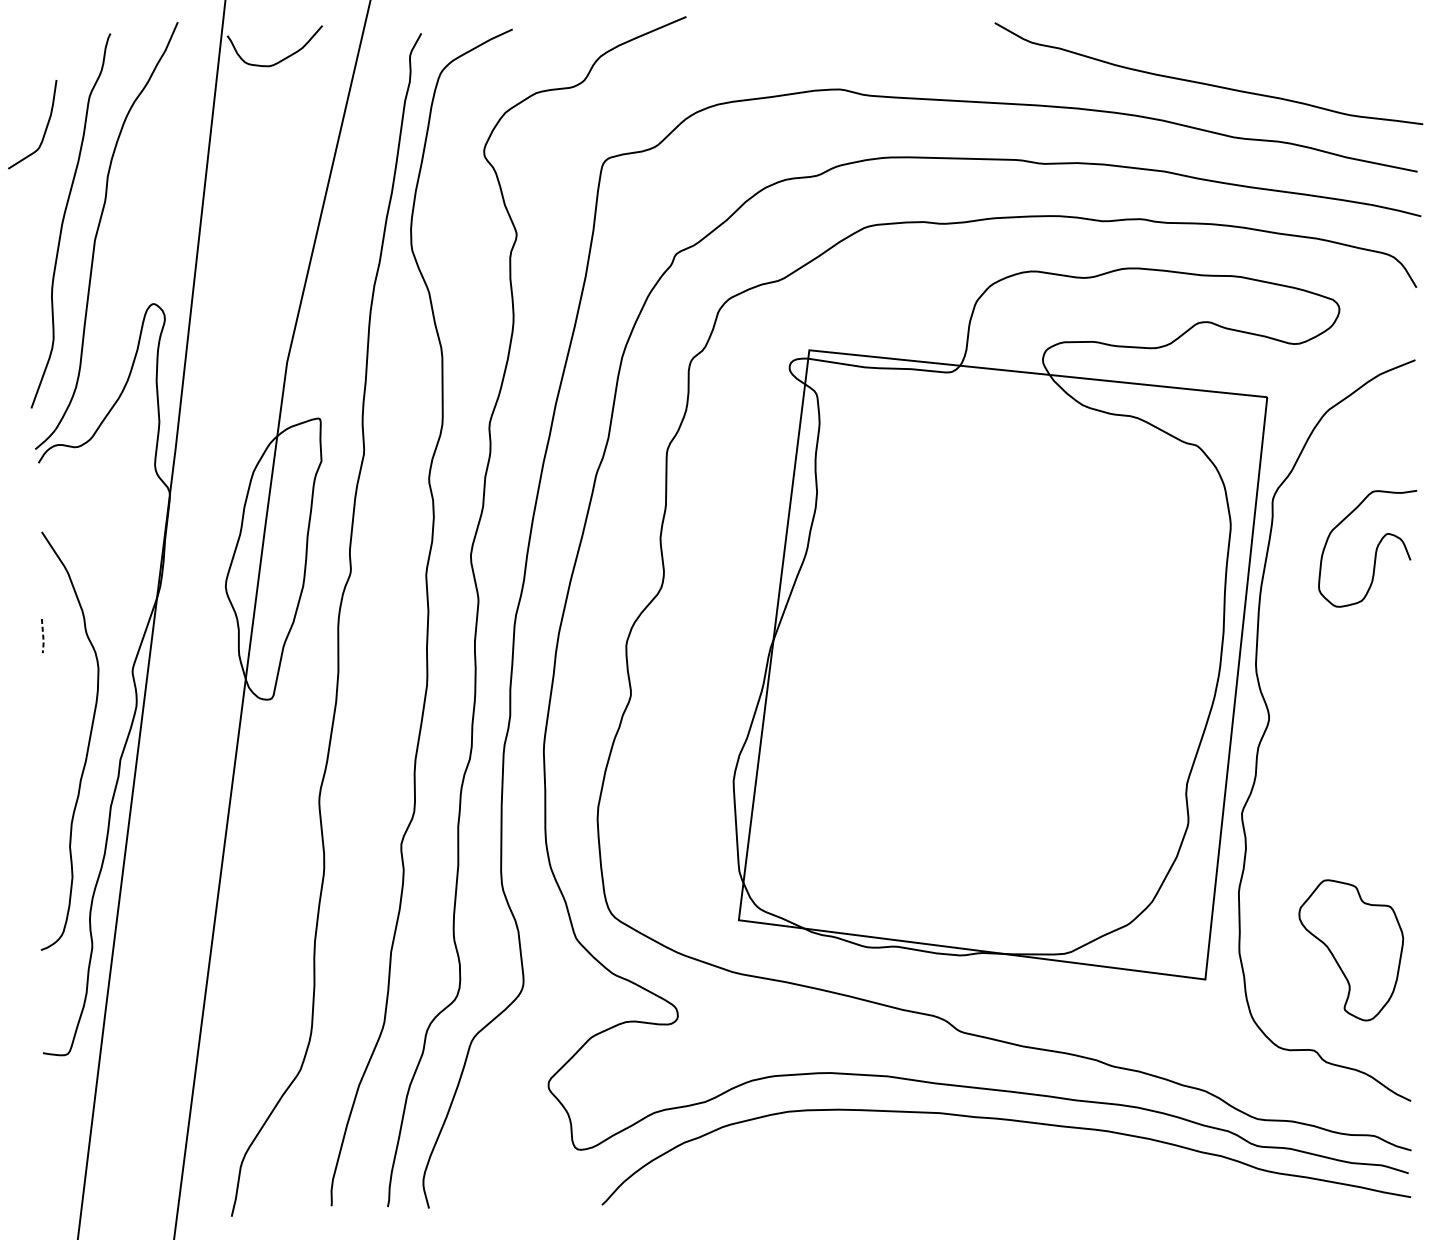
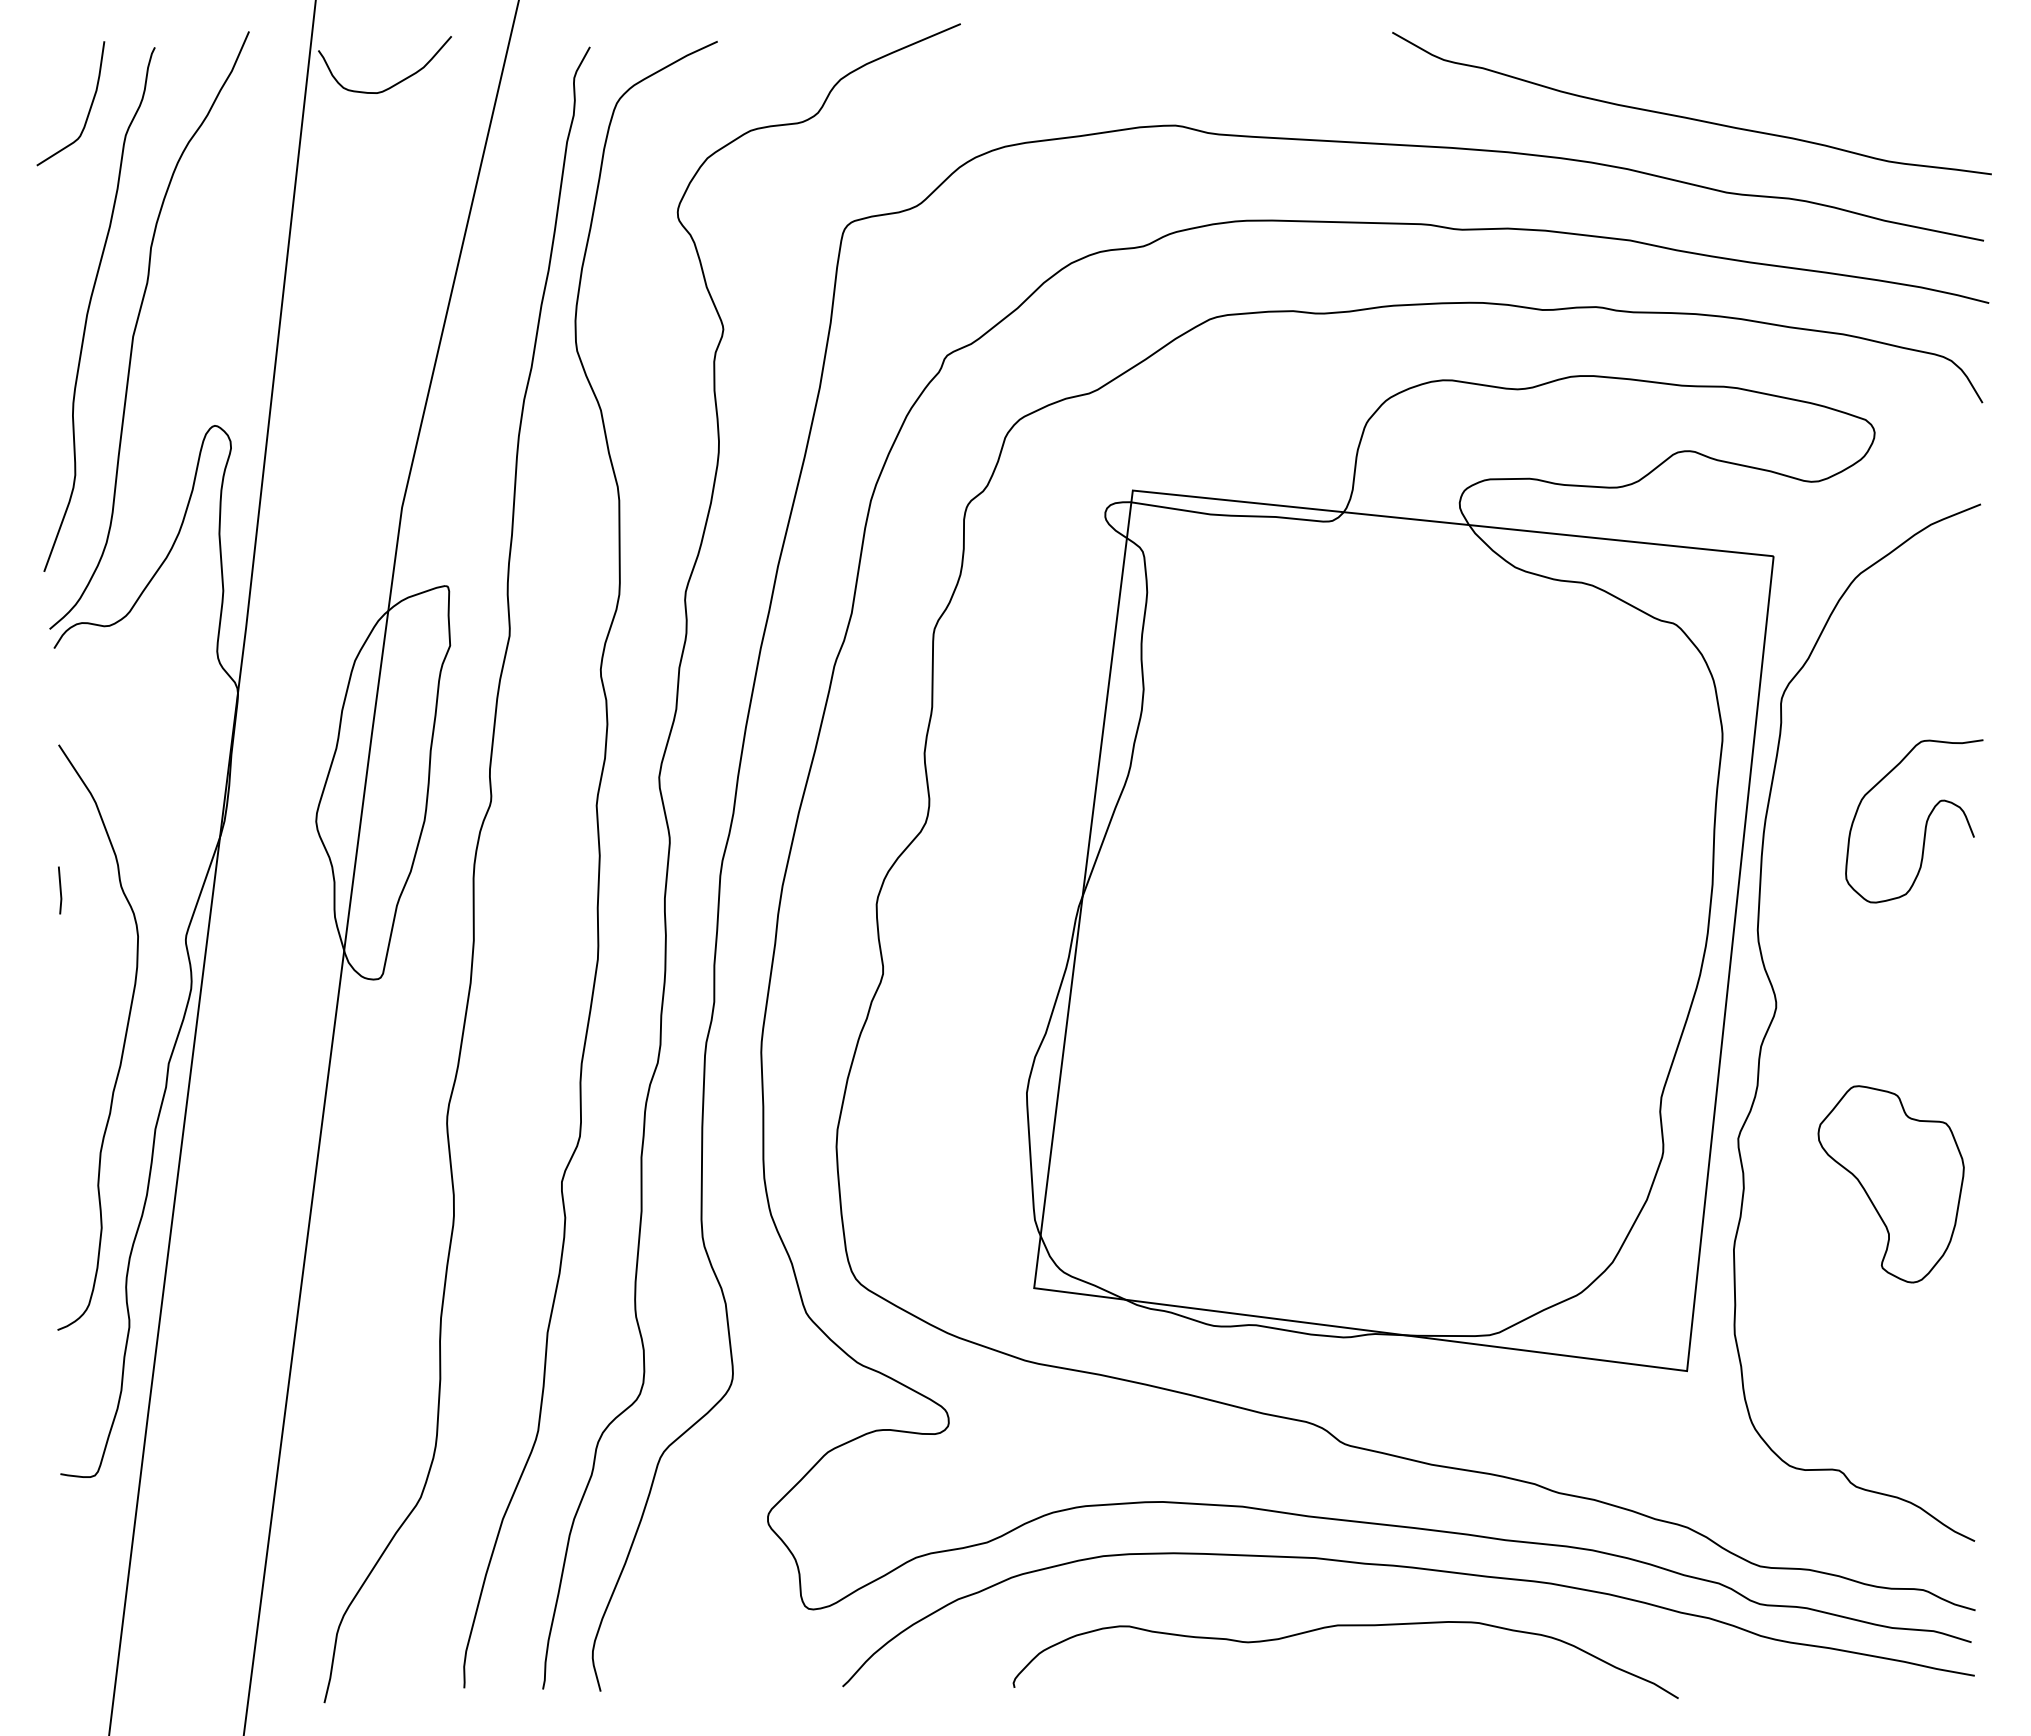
curve: (45, 127) -> (89, 108), moved
curve: (1375, 549) -> (1925, 822), moved
line: (43, 636) -> (60, 891), dashed -> solid
part: (1350, 950) -> (1890, 1184), moved
curve: (961, 1162) -> (1345, 1626), added

